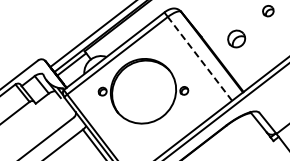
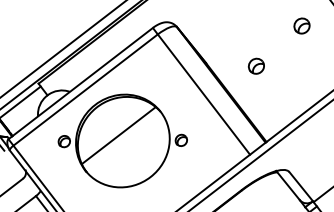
part: (236, 39) -> (256, 66), size x0.62
line: (199, 58) -> (203, 93), dashed -> solid
line: (140, 87) -> (118, 135), added

